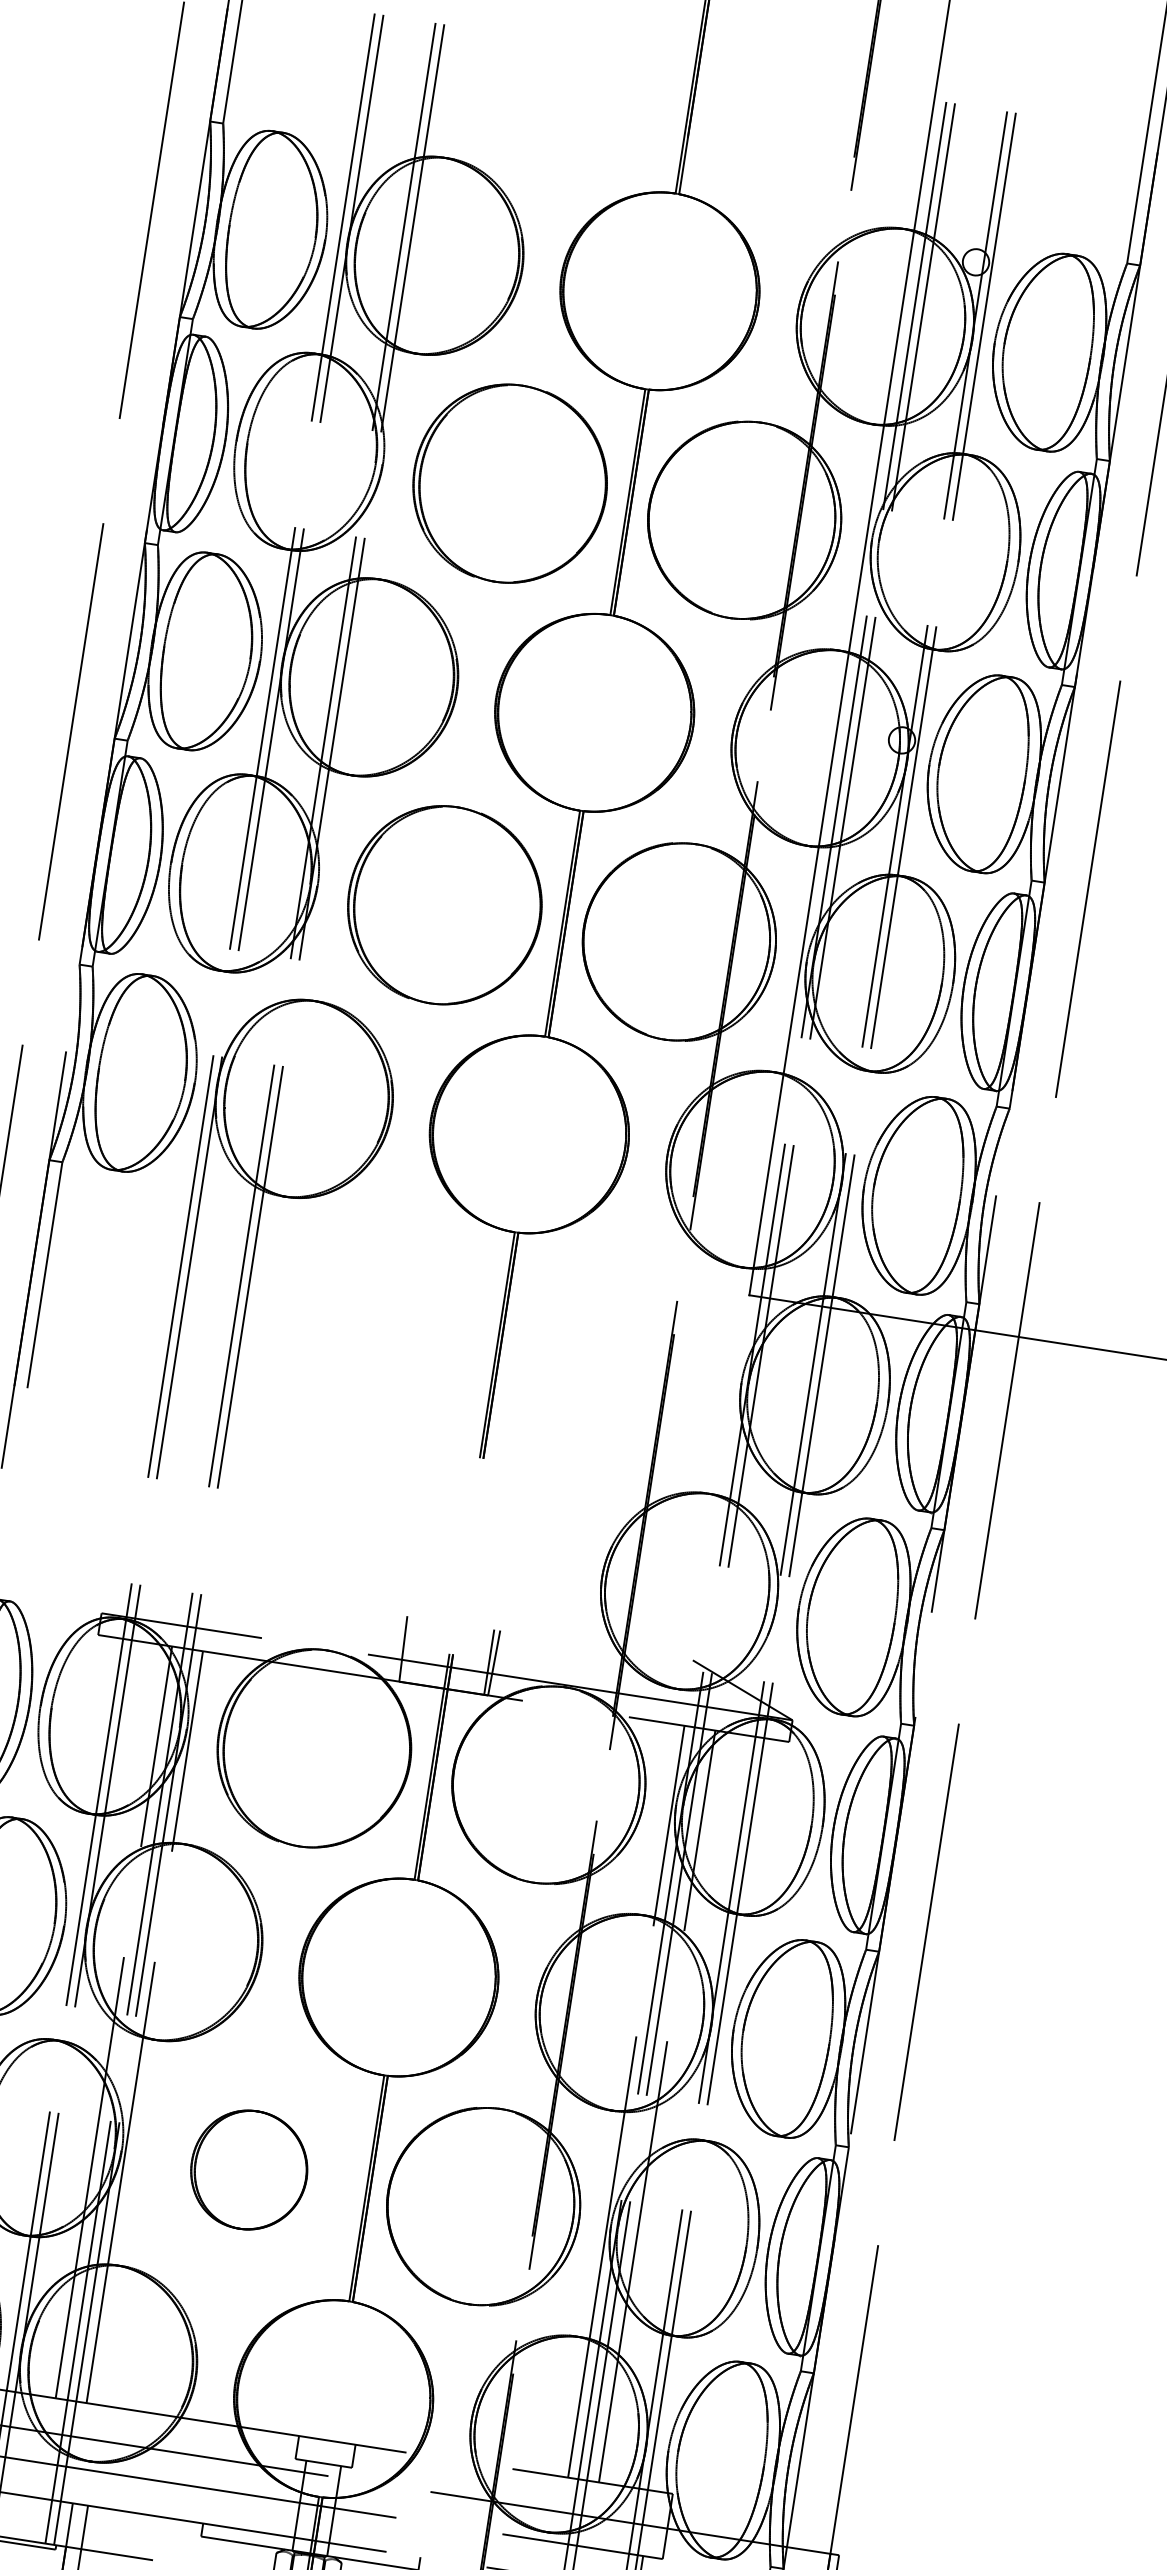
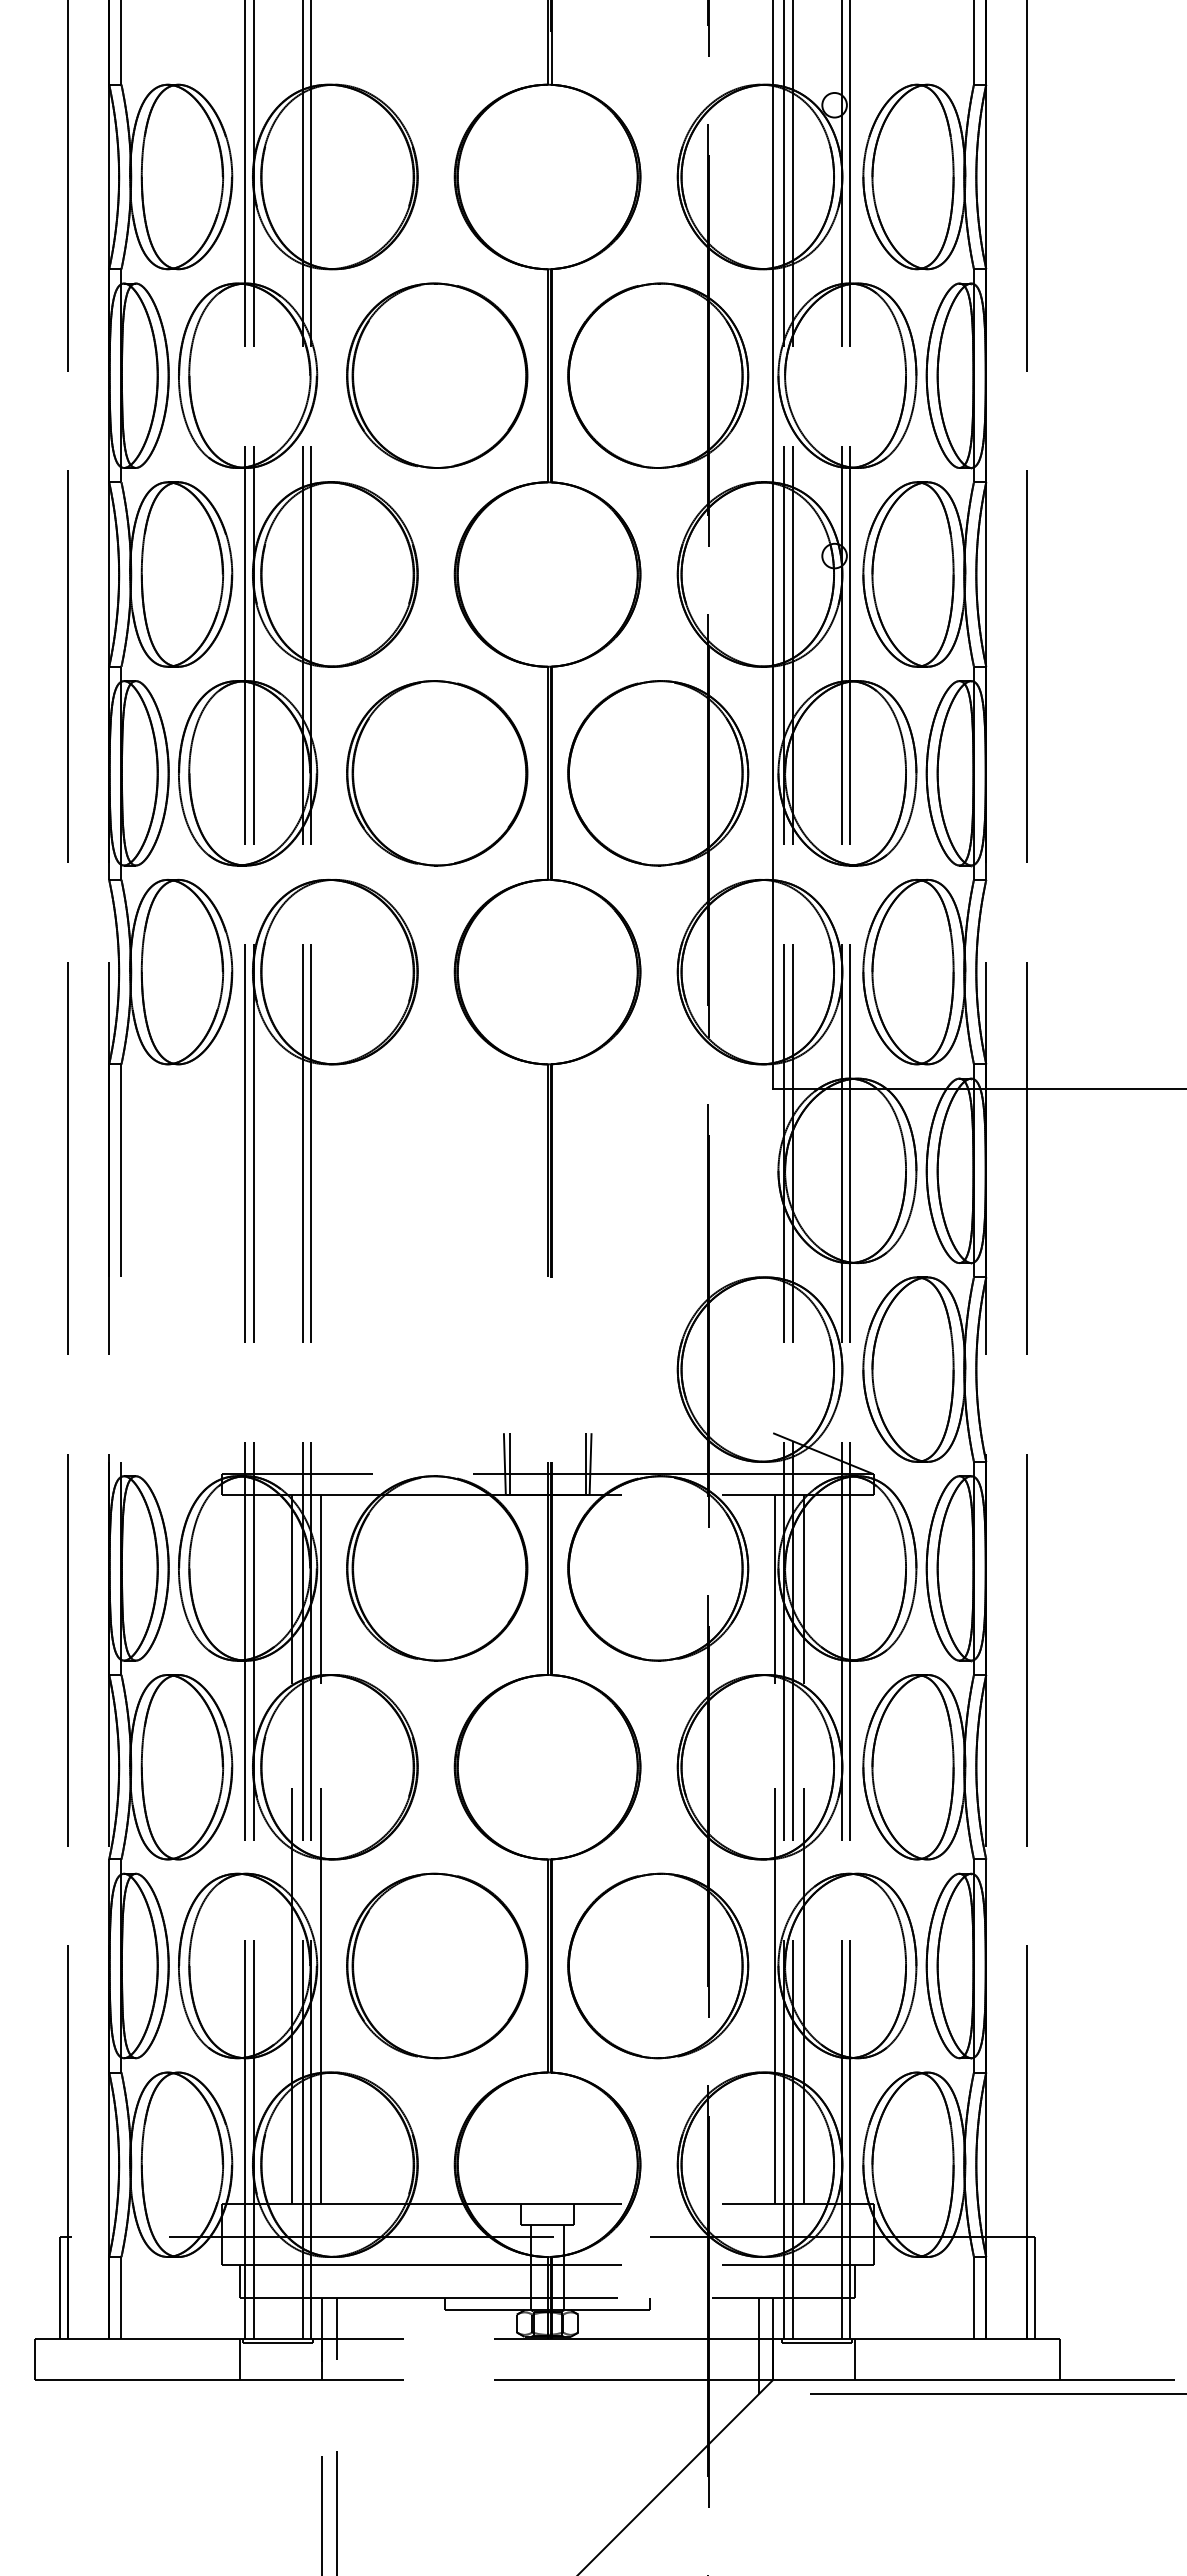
line: (408, 1649) -> (509, 1463), added
part: (249, 2169) -> (437, 1965), size x1.67

